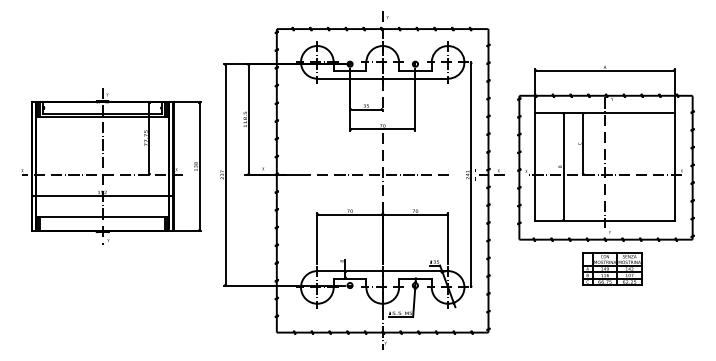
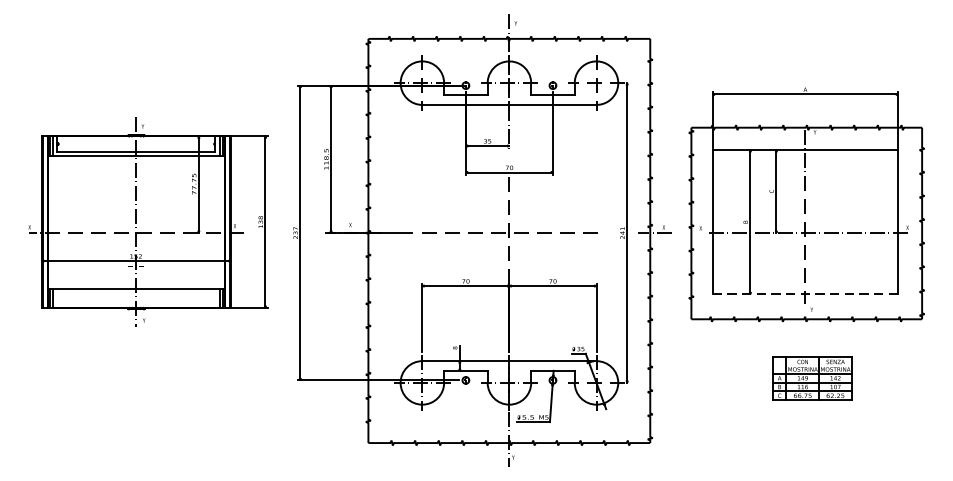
line: (605, 220) -> (806, 293), solid -> dashed
part: (612, 268) -> (812, 377), moved

